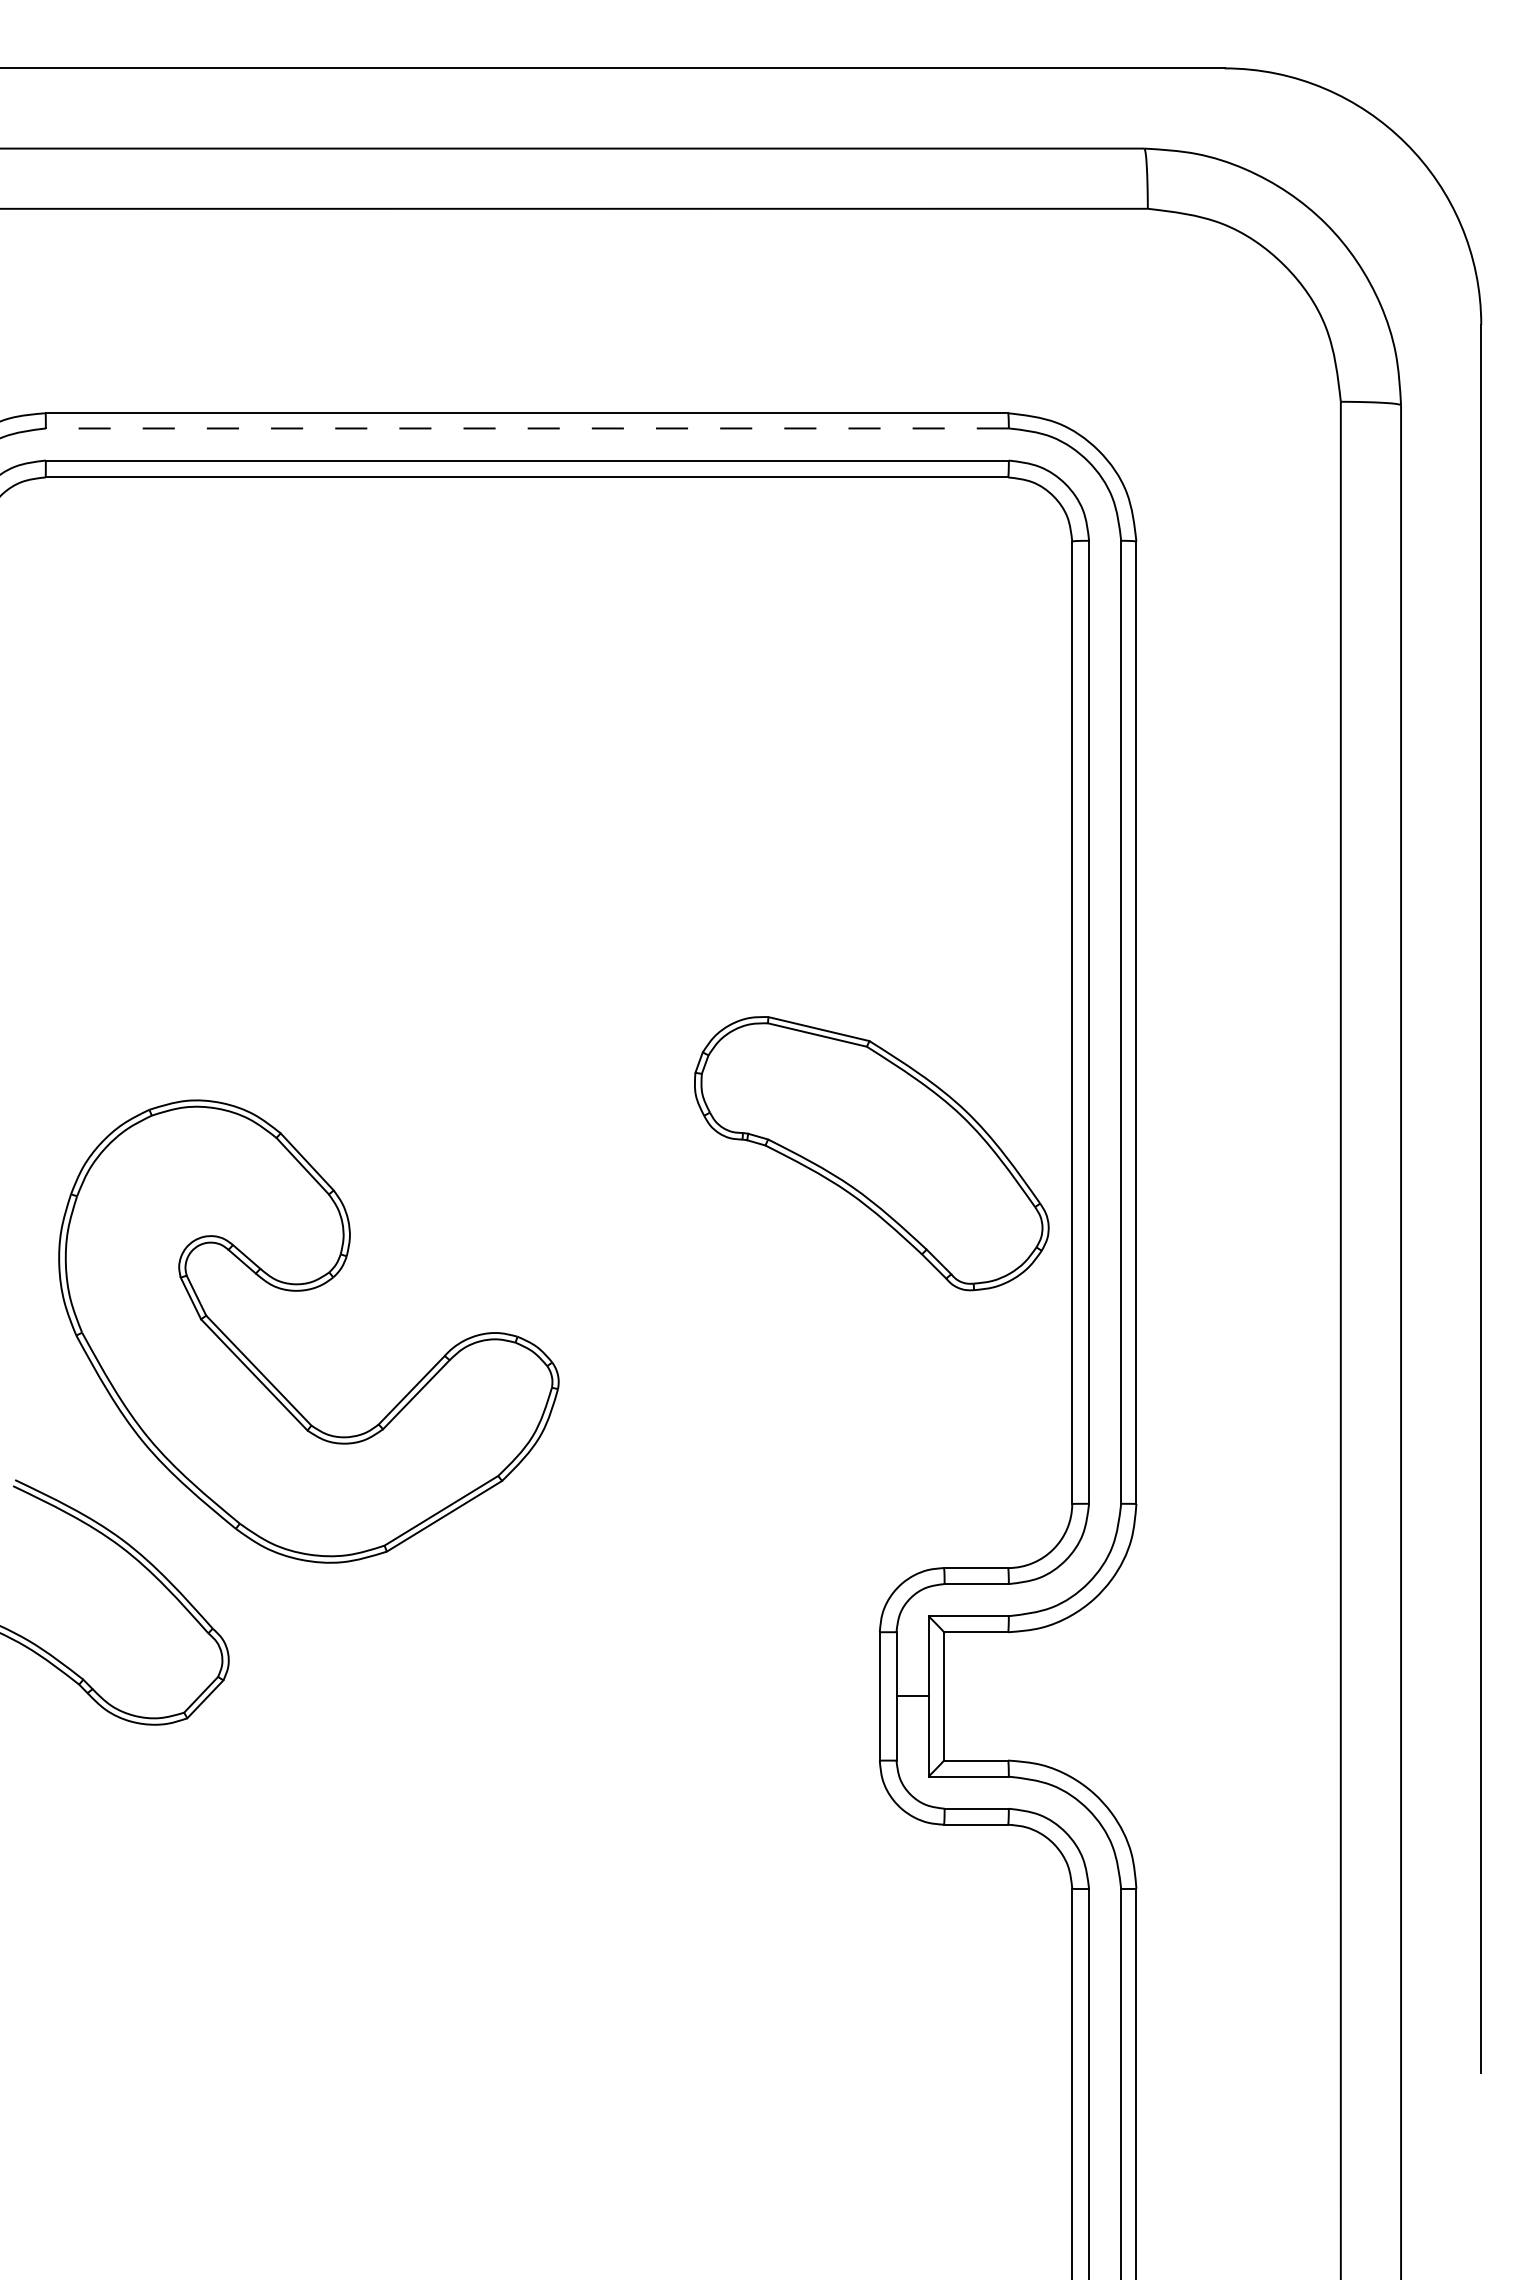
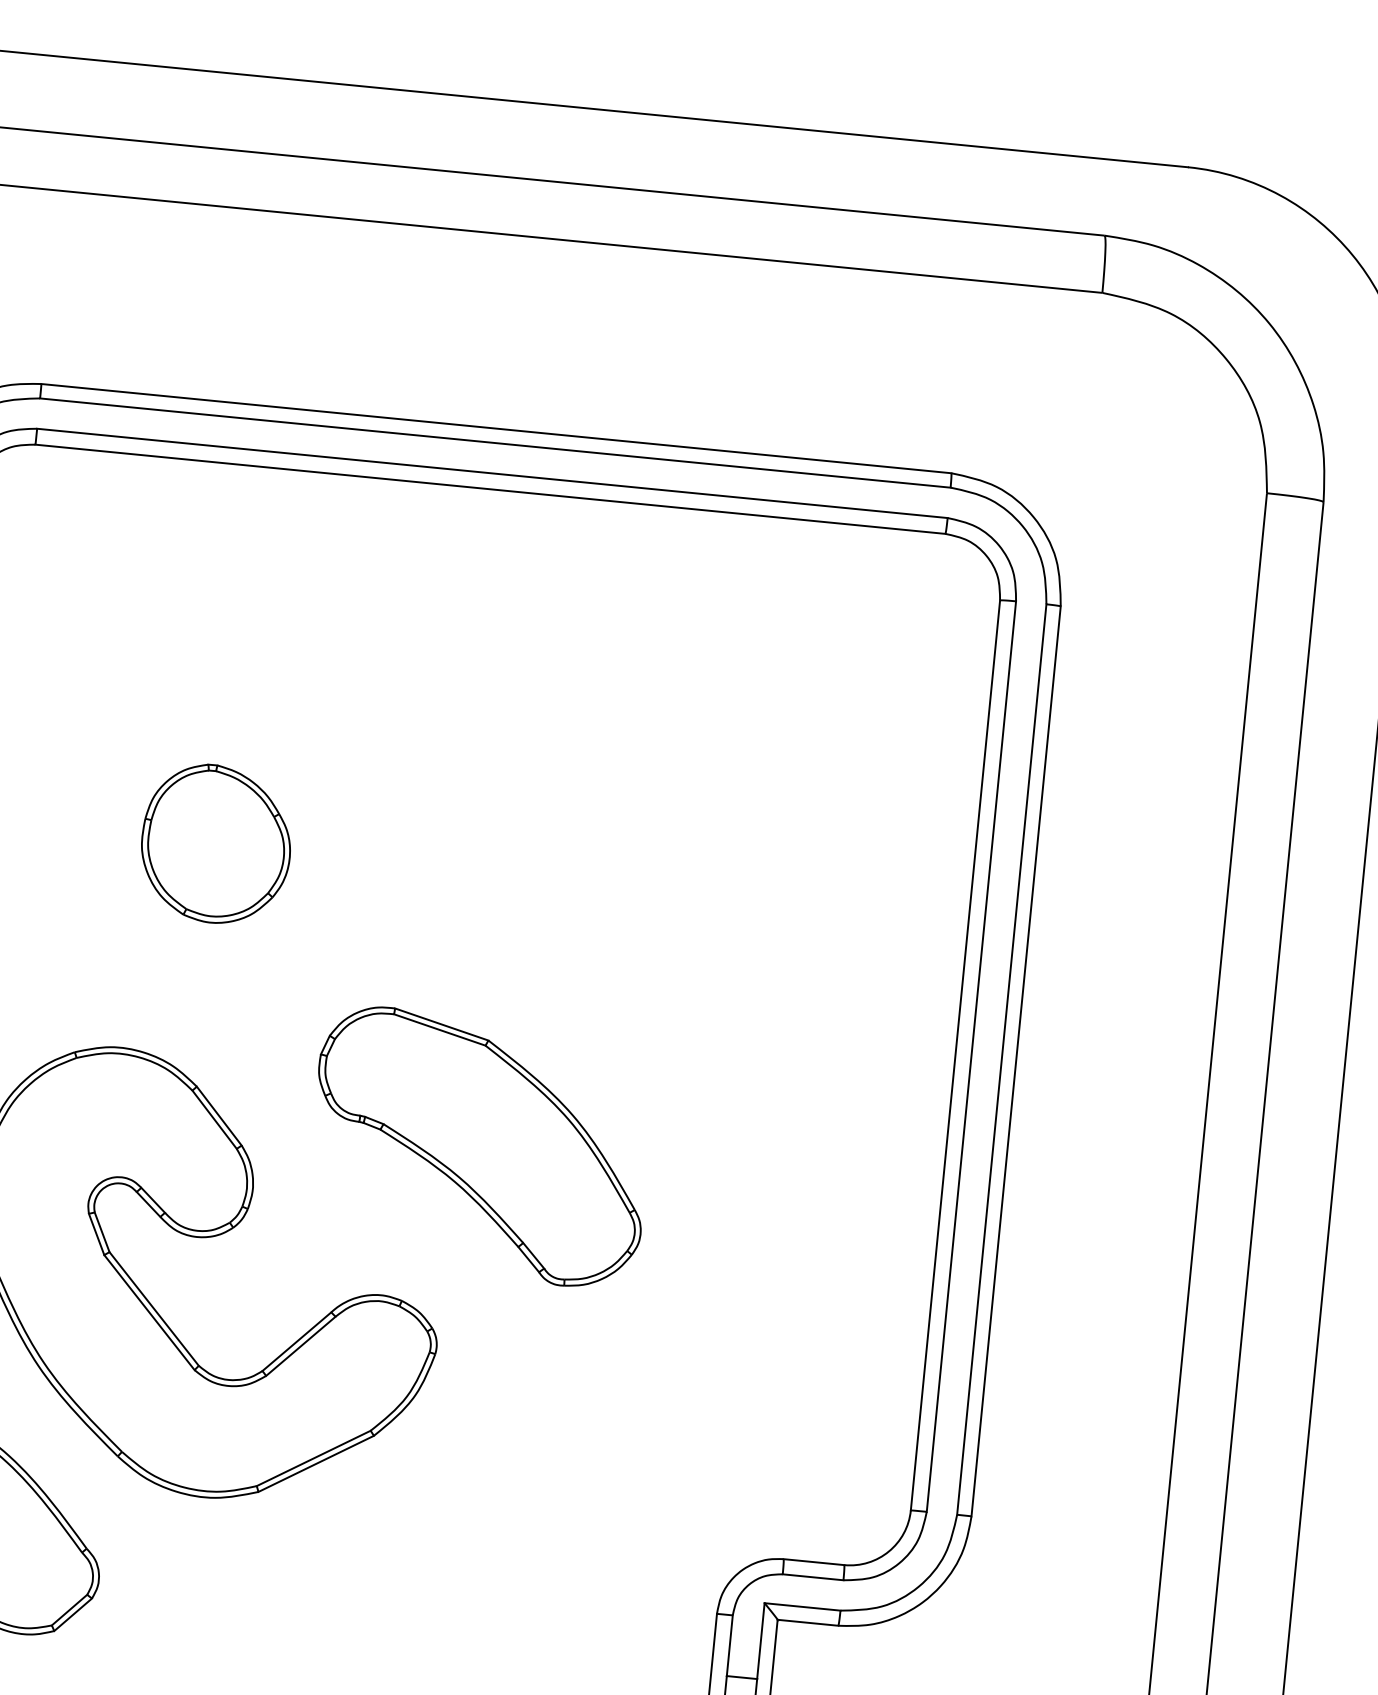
line: (527, 428) -> (495, 443), dashed -> solid
part: (276, 876) -> (216, 843), added
part: (871, 1153) -> (479, 1146), moved

